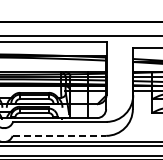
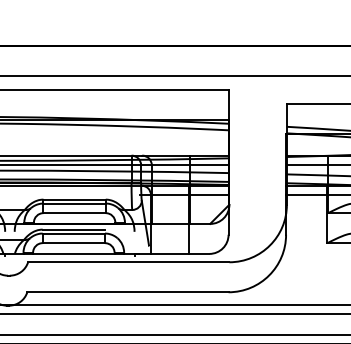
line: (59, 135) -> (128, 291), dashed -> solid

